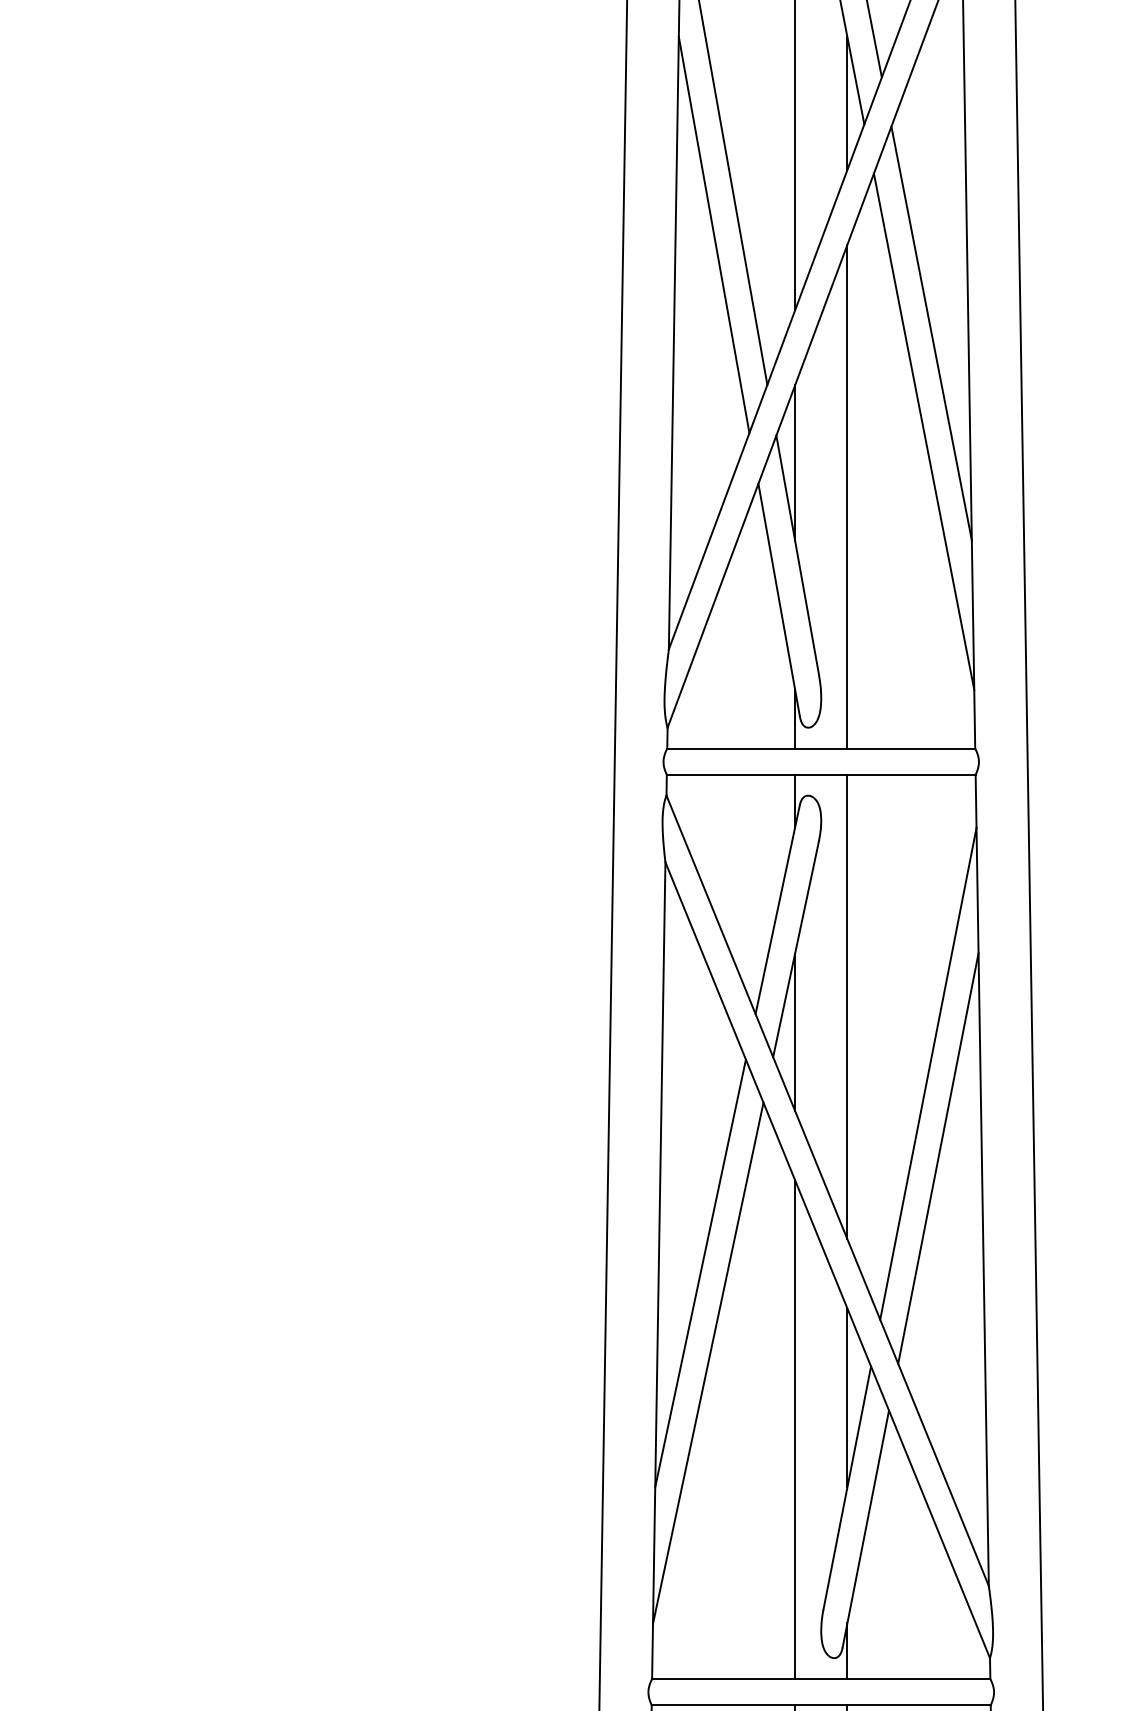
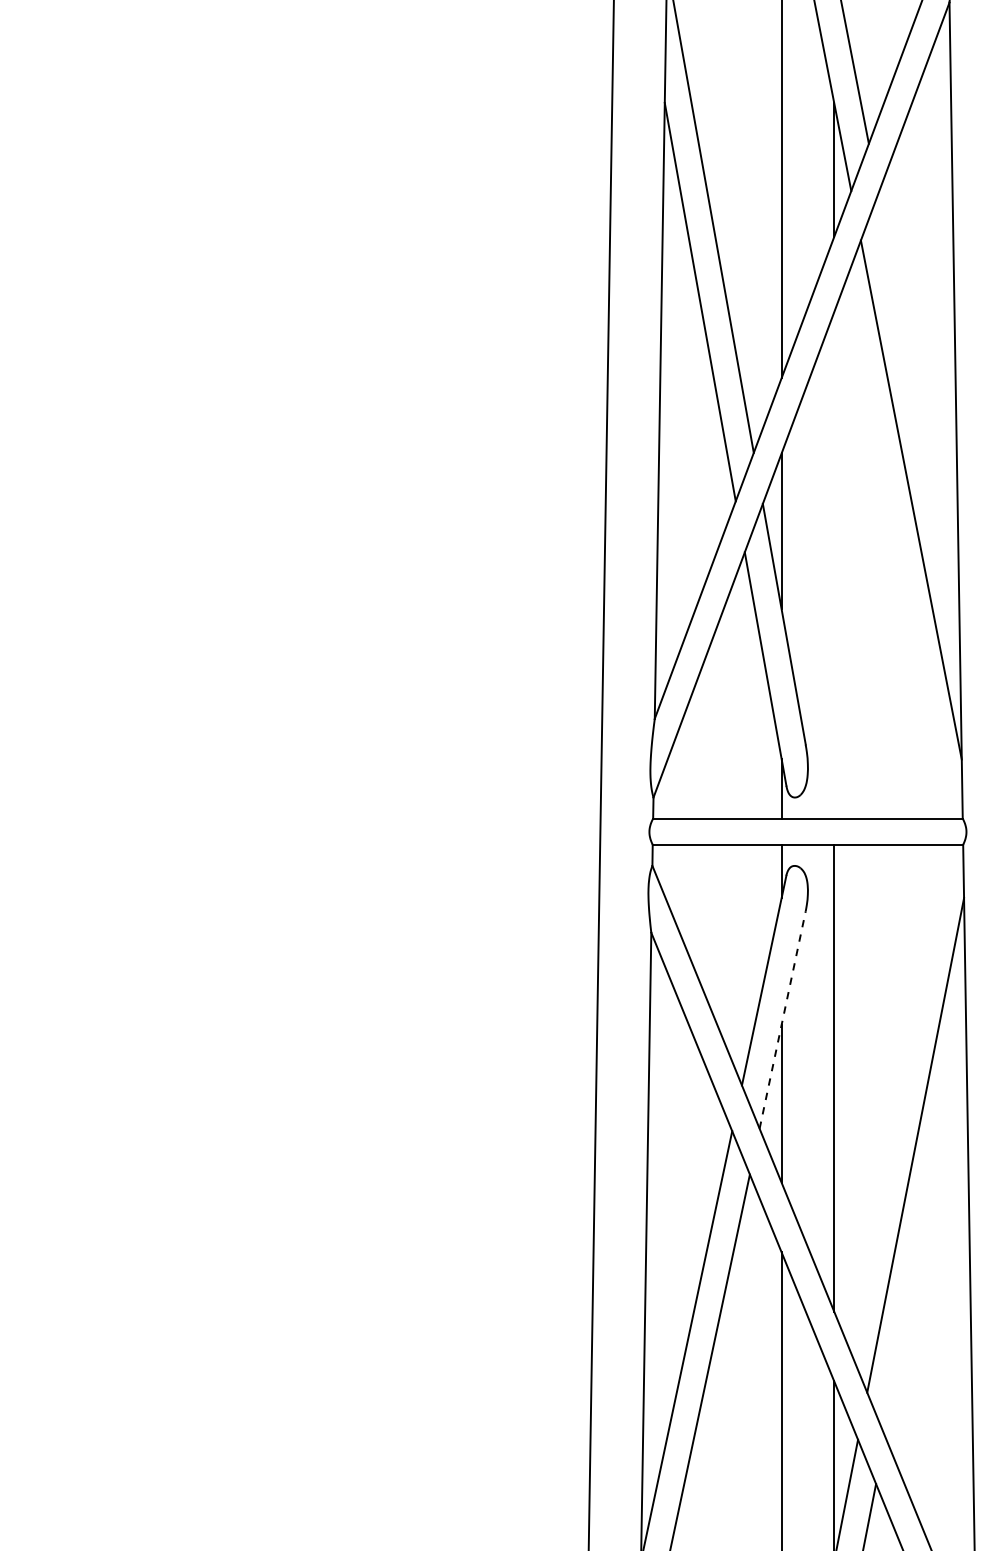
line: (931, 333) -> (918, 401), removed
line: (847, 496) -> (834, 565), removed
line: (796, 949) -> (783, 1020), solid -> dashed
line: (938, 1158) -> (925, 1230), removed

